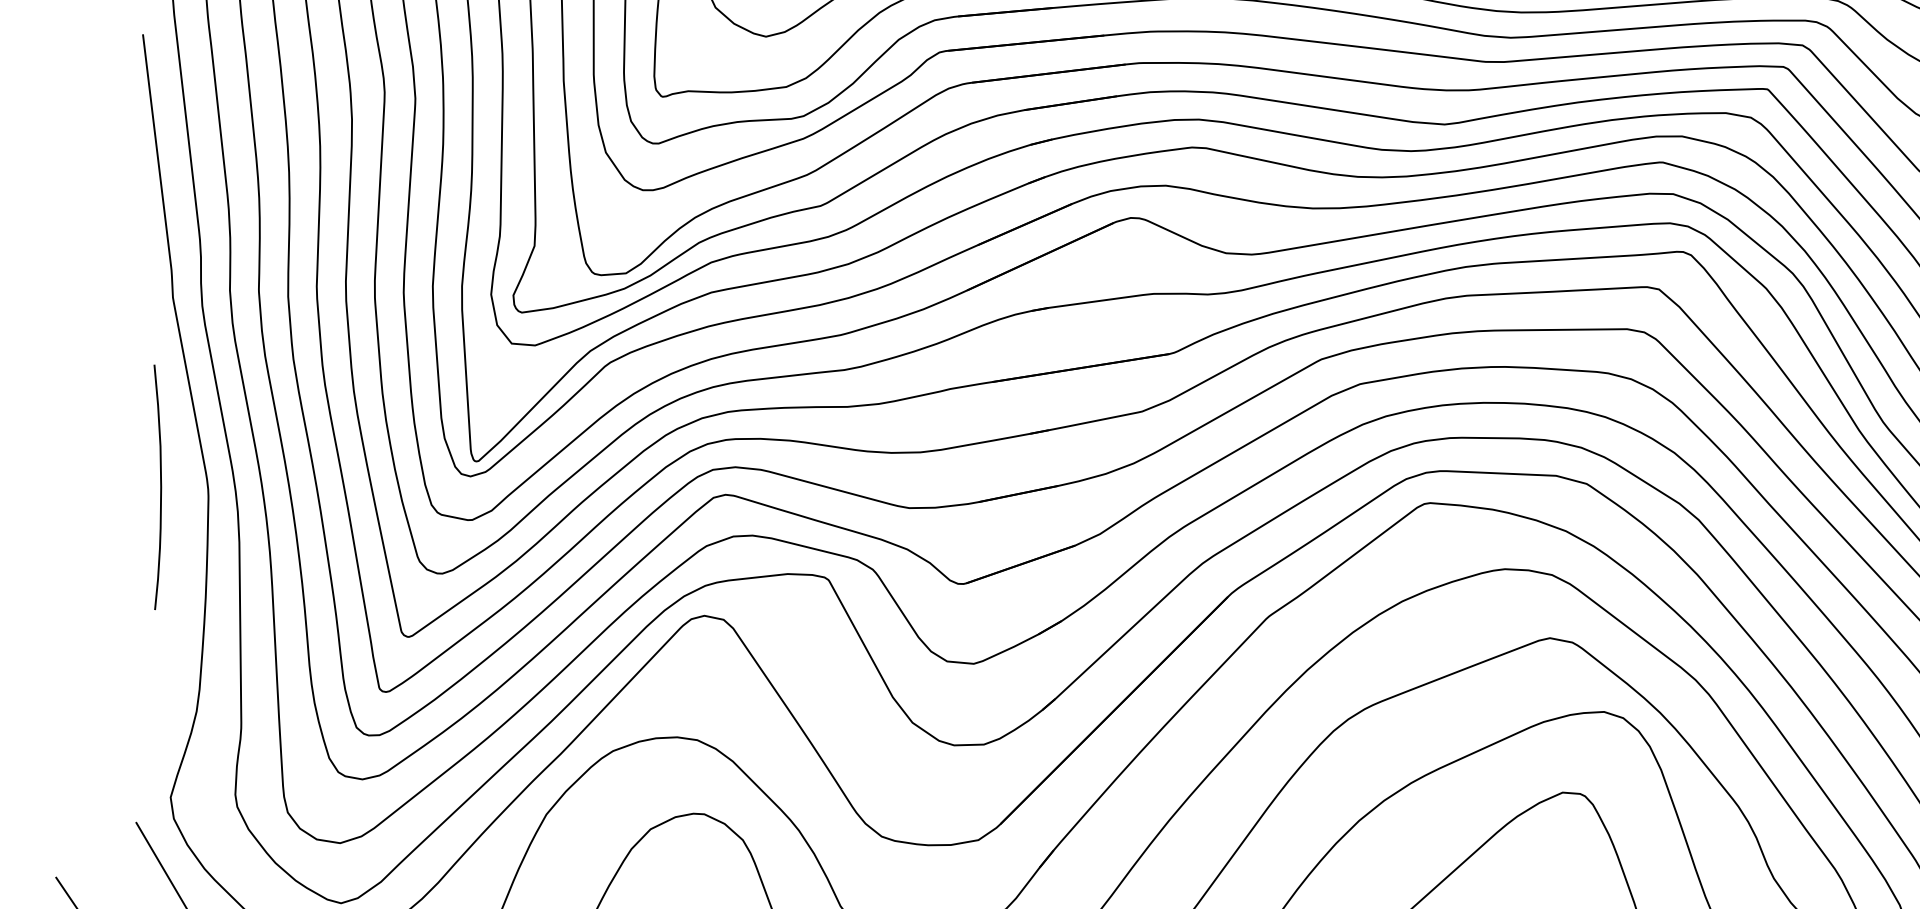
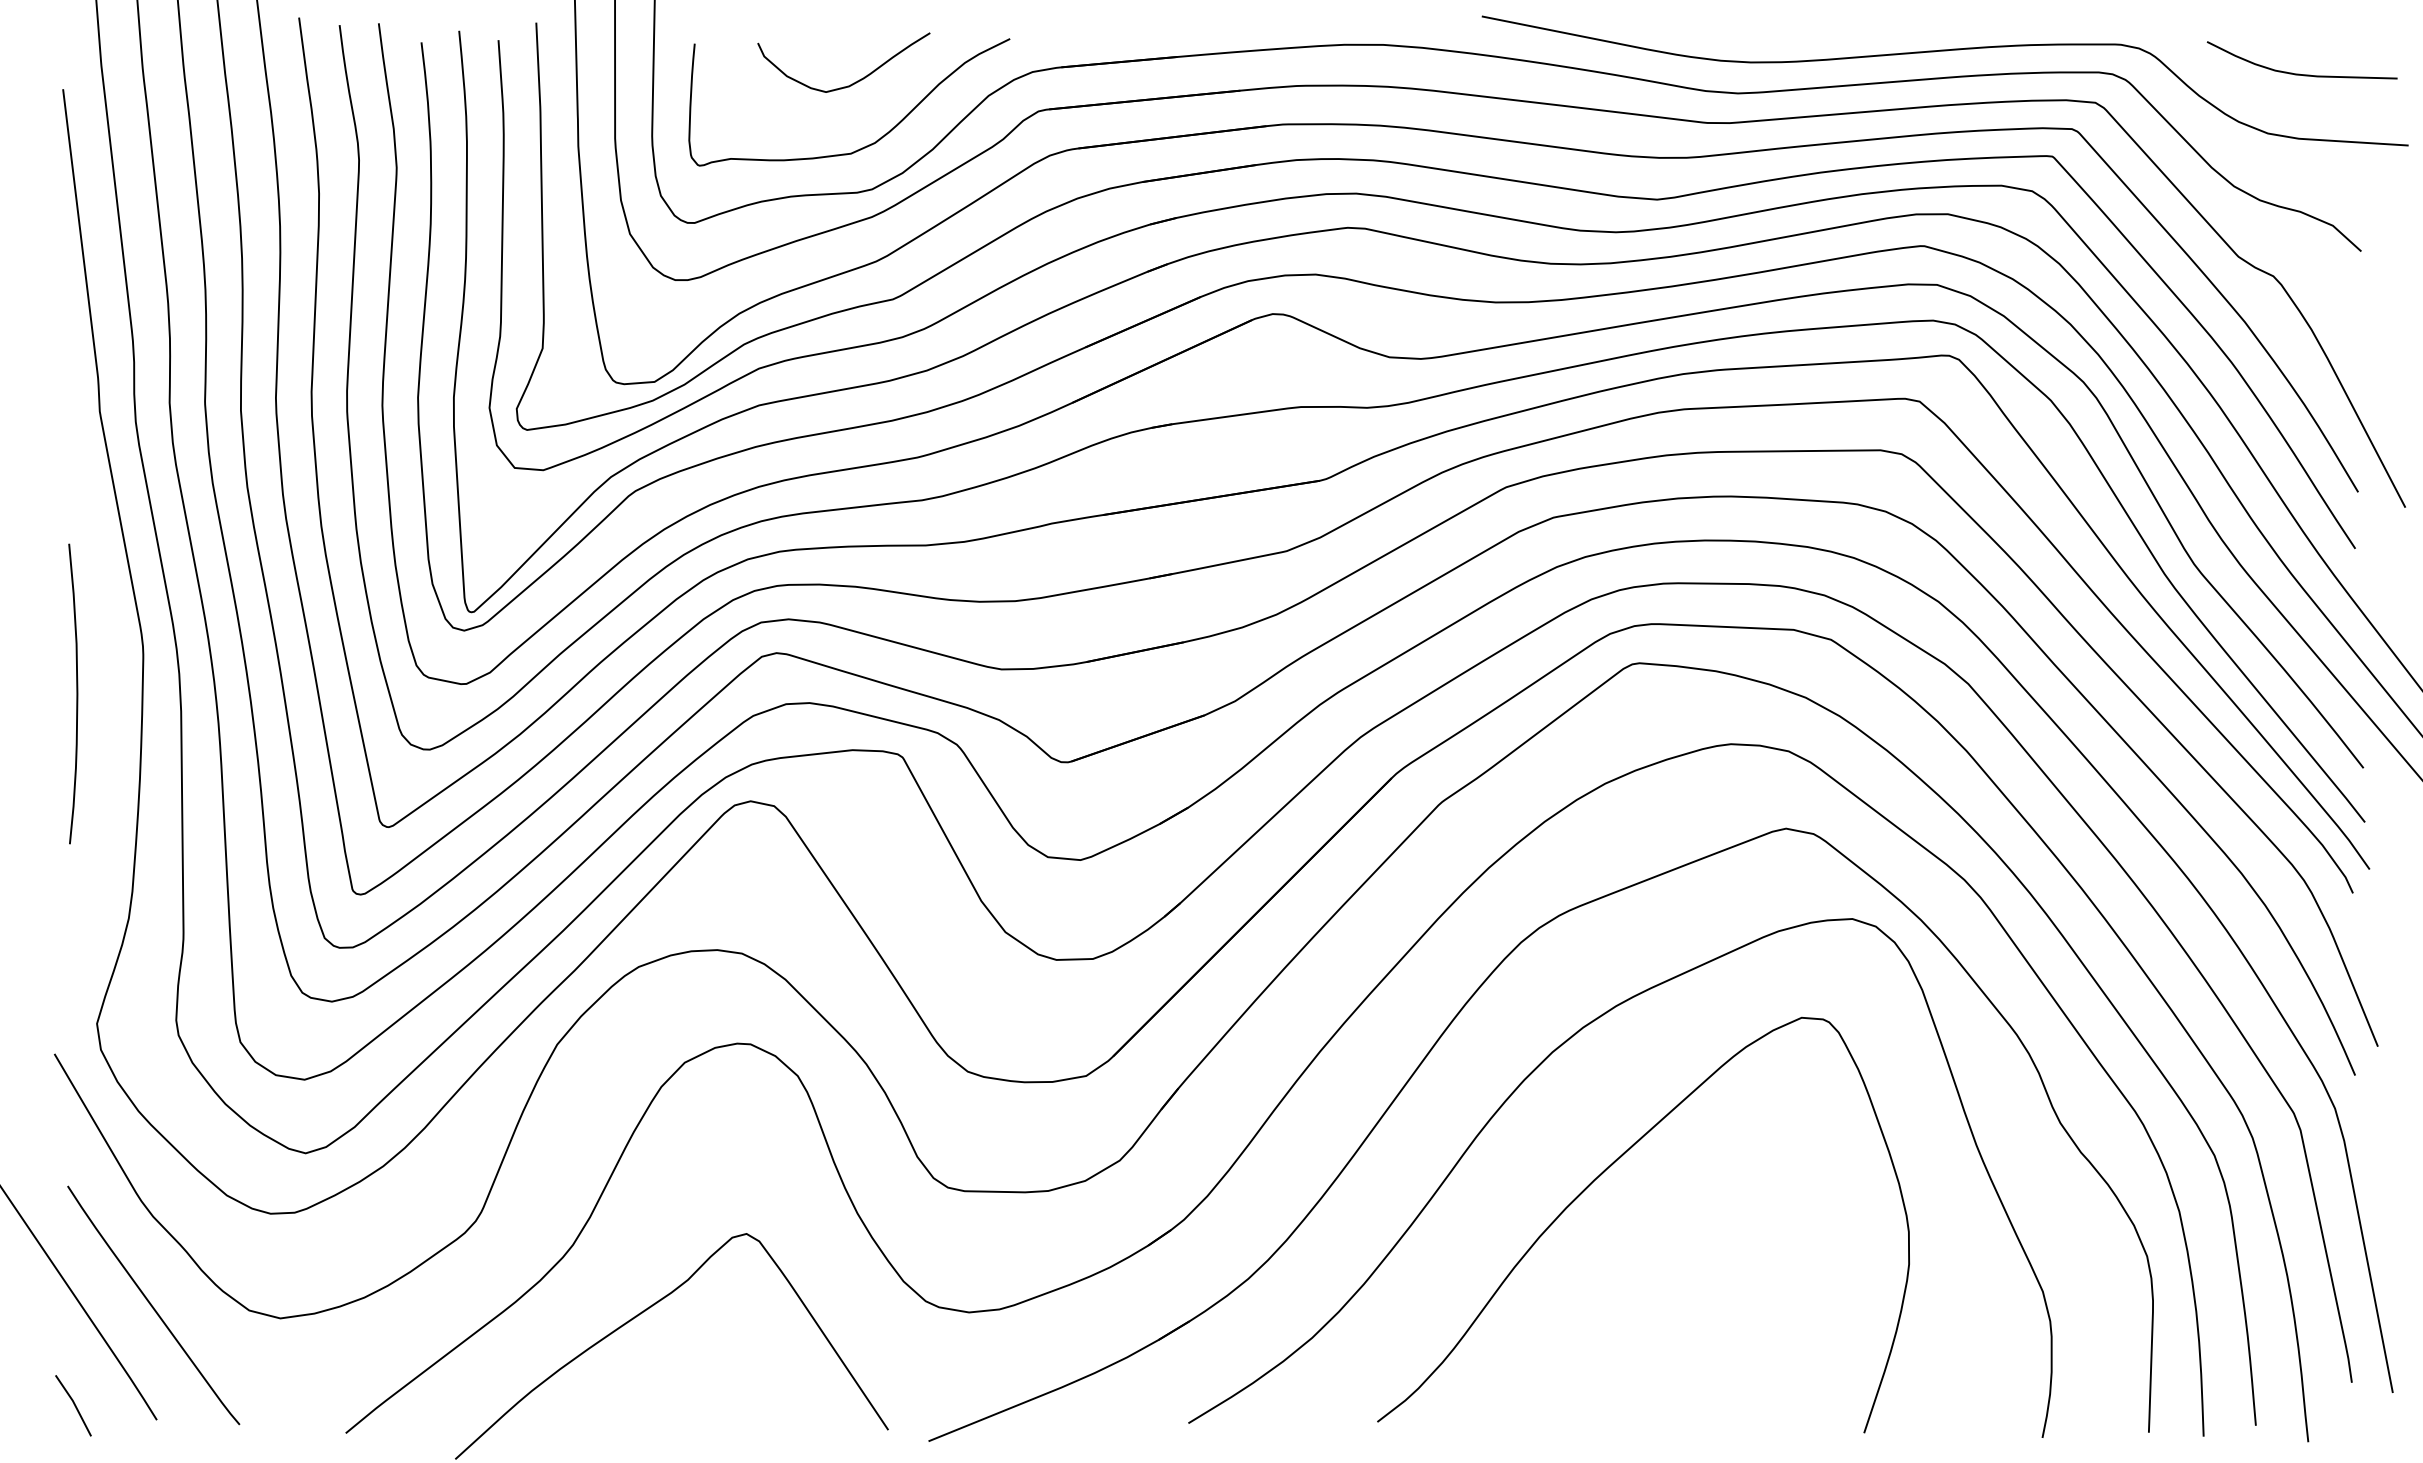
curve: (160, 486) -> (76, 693), moved

